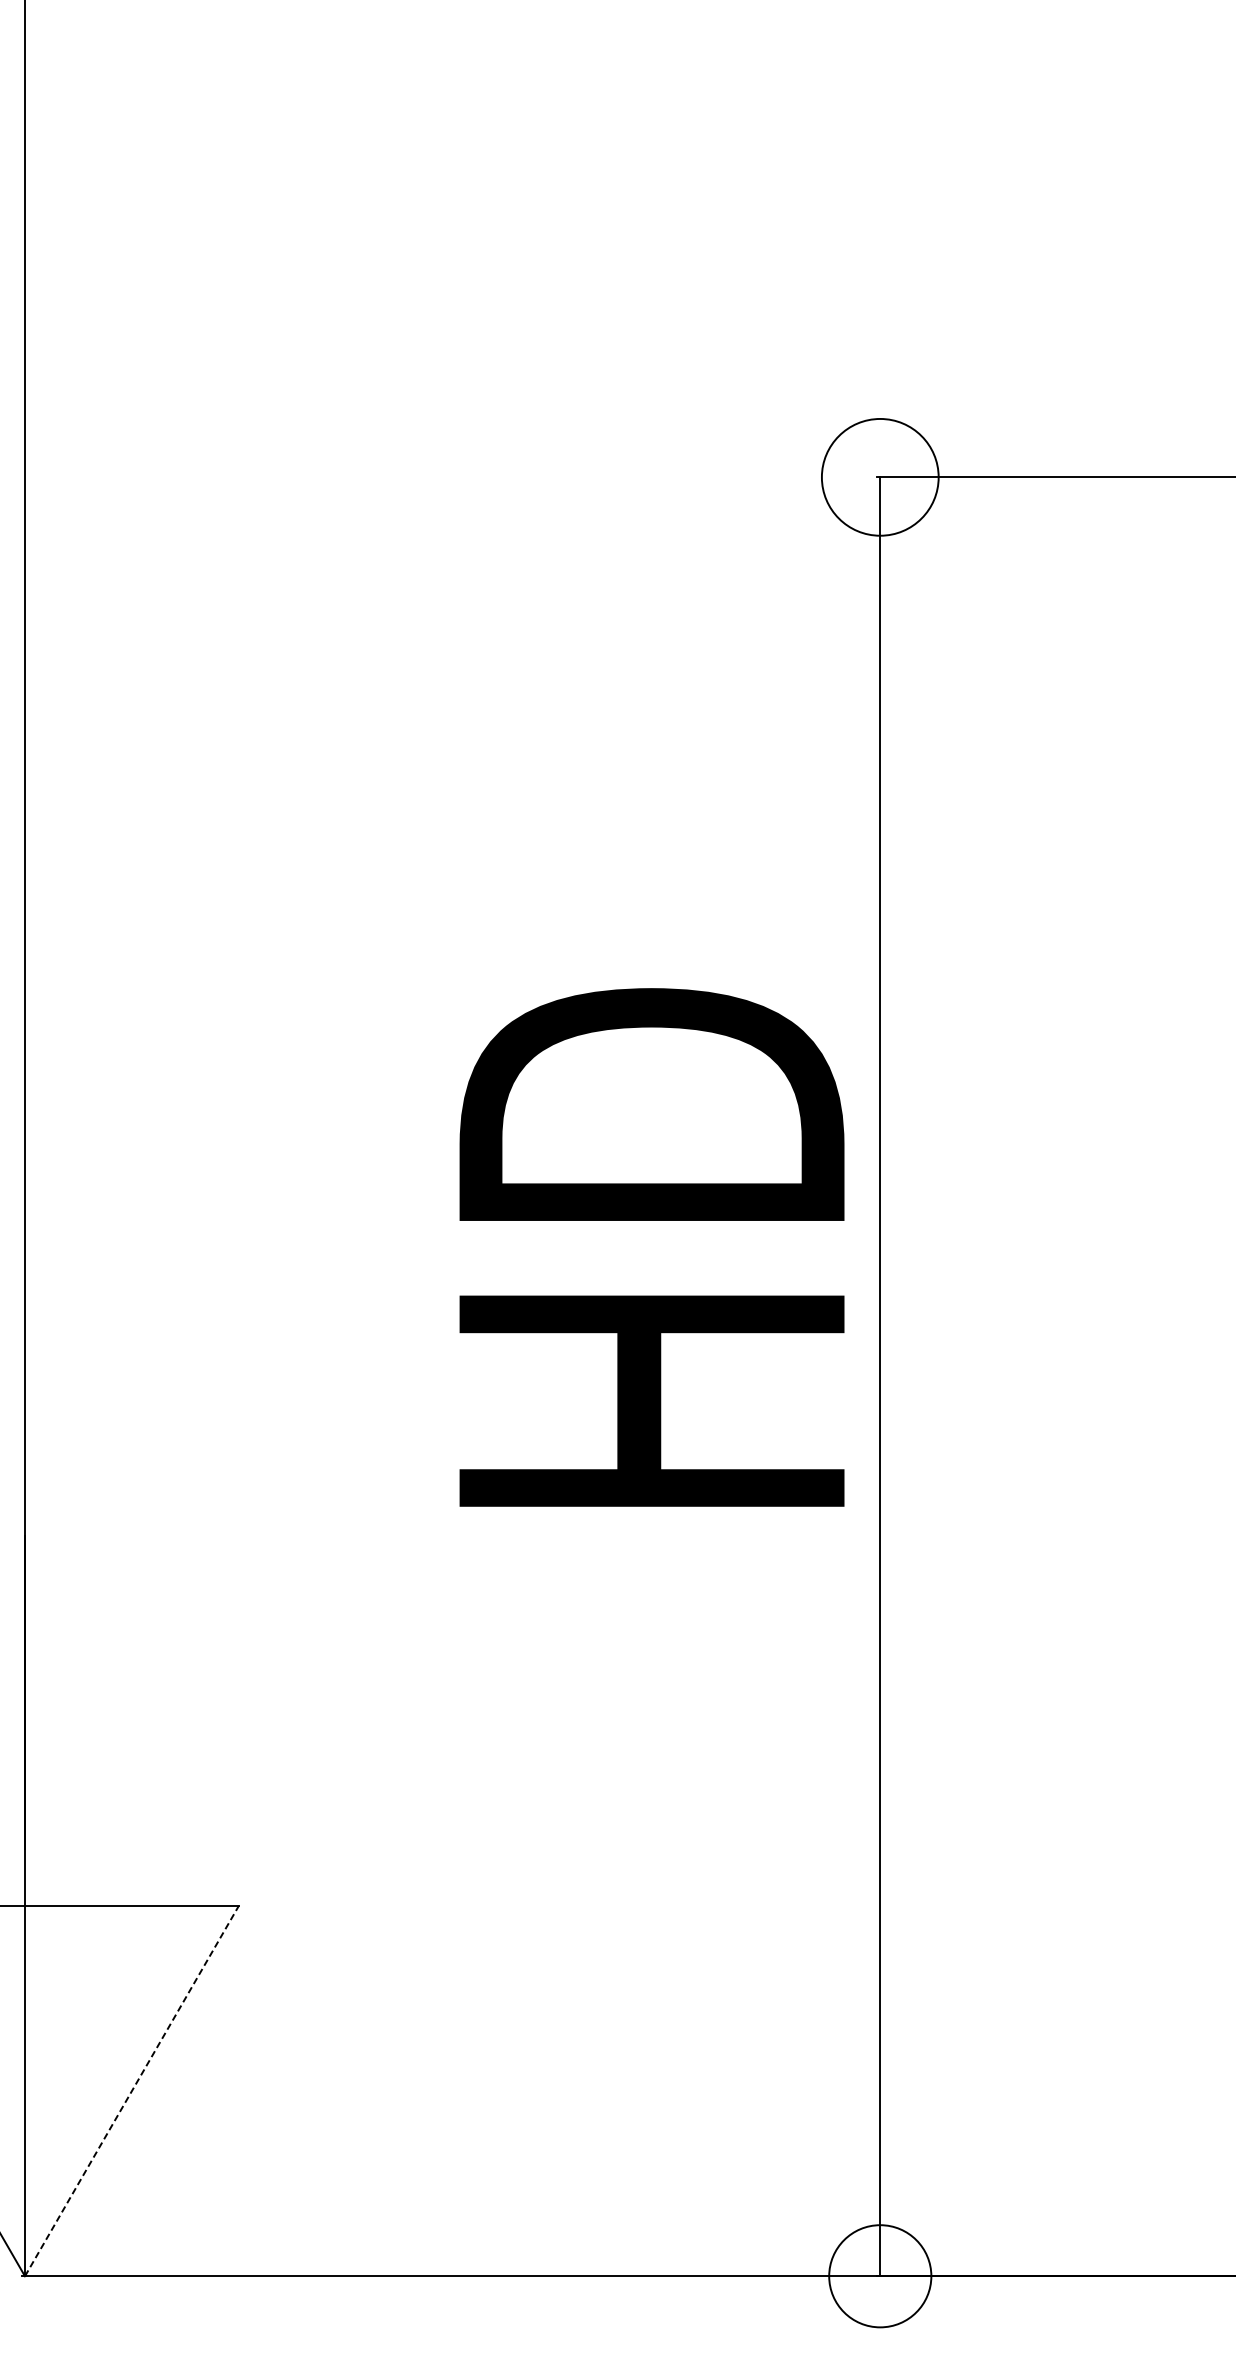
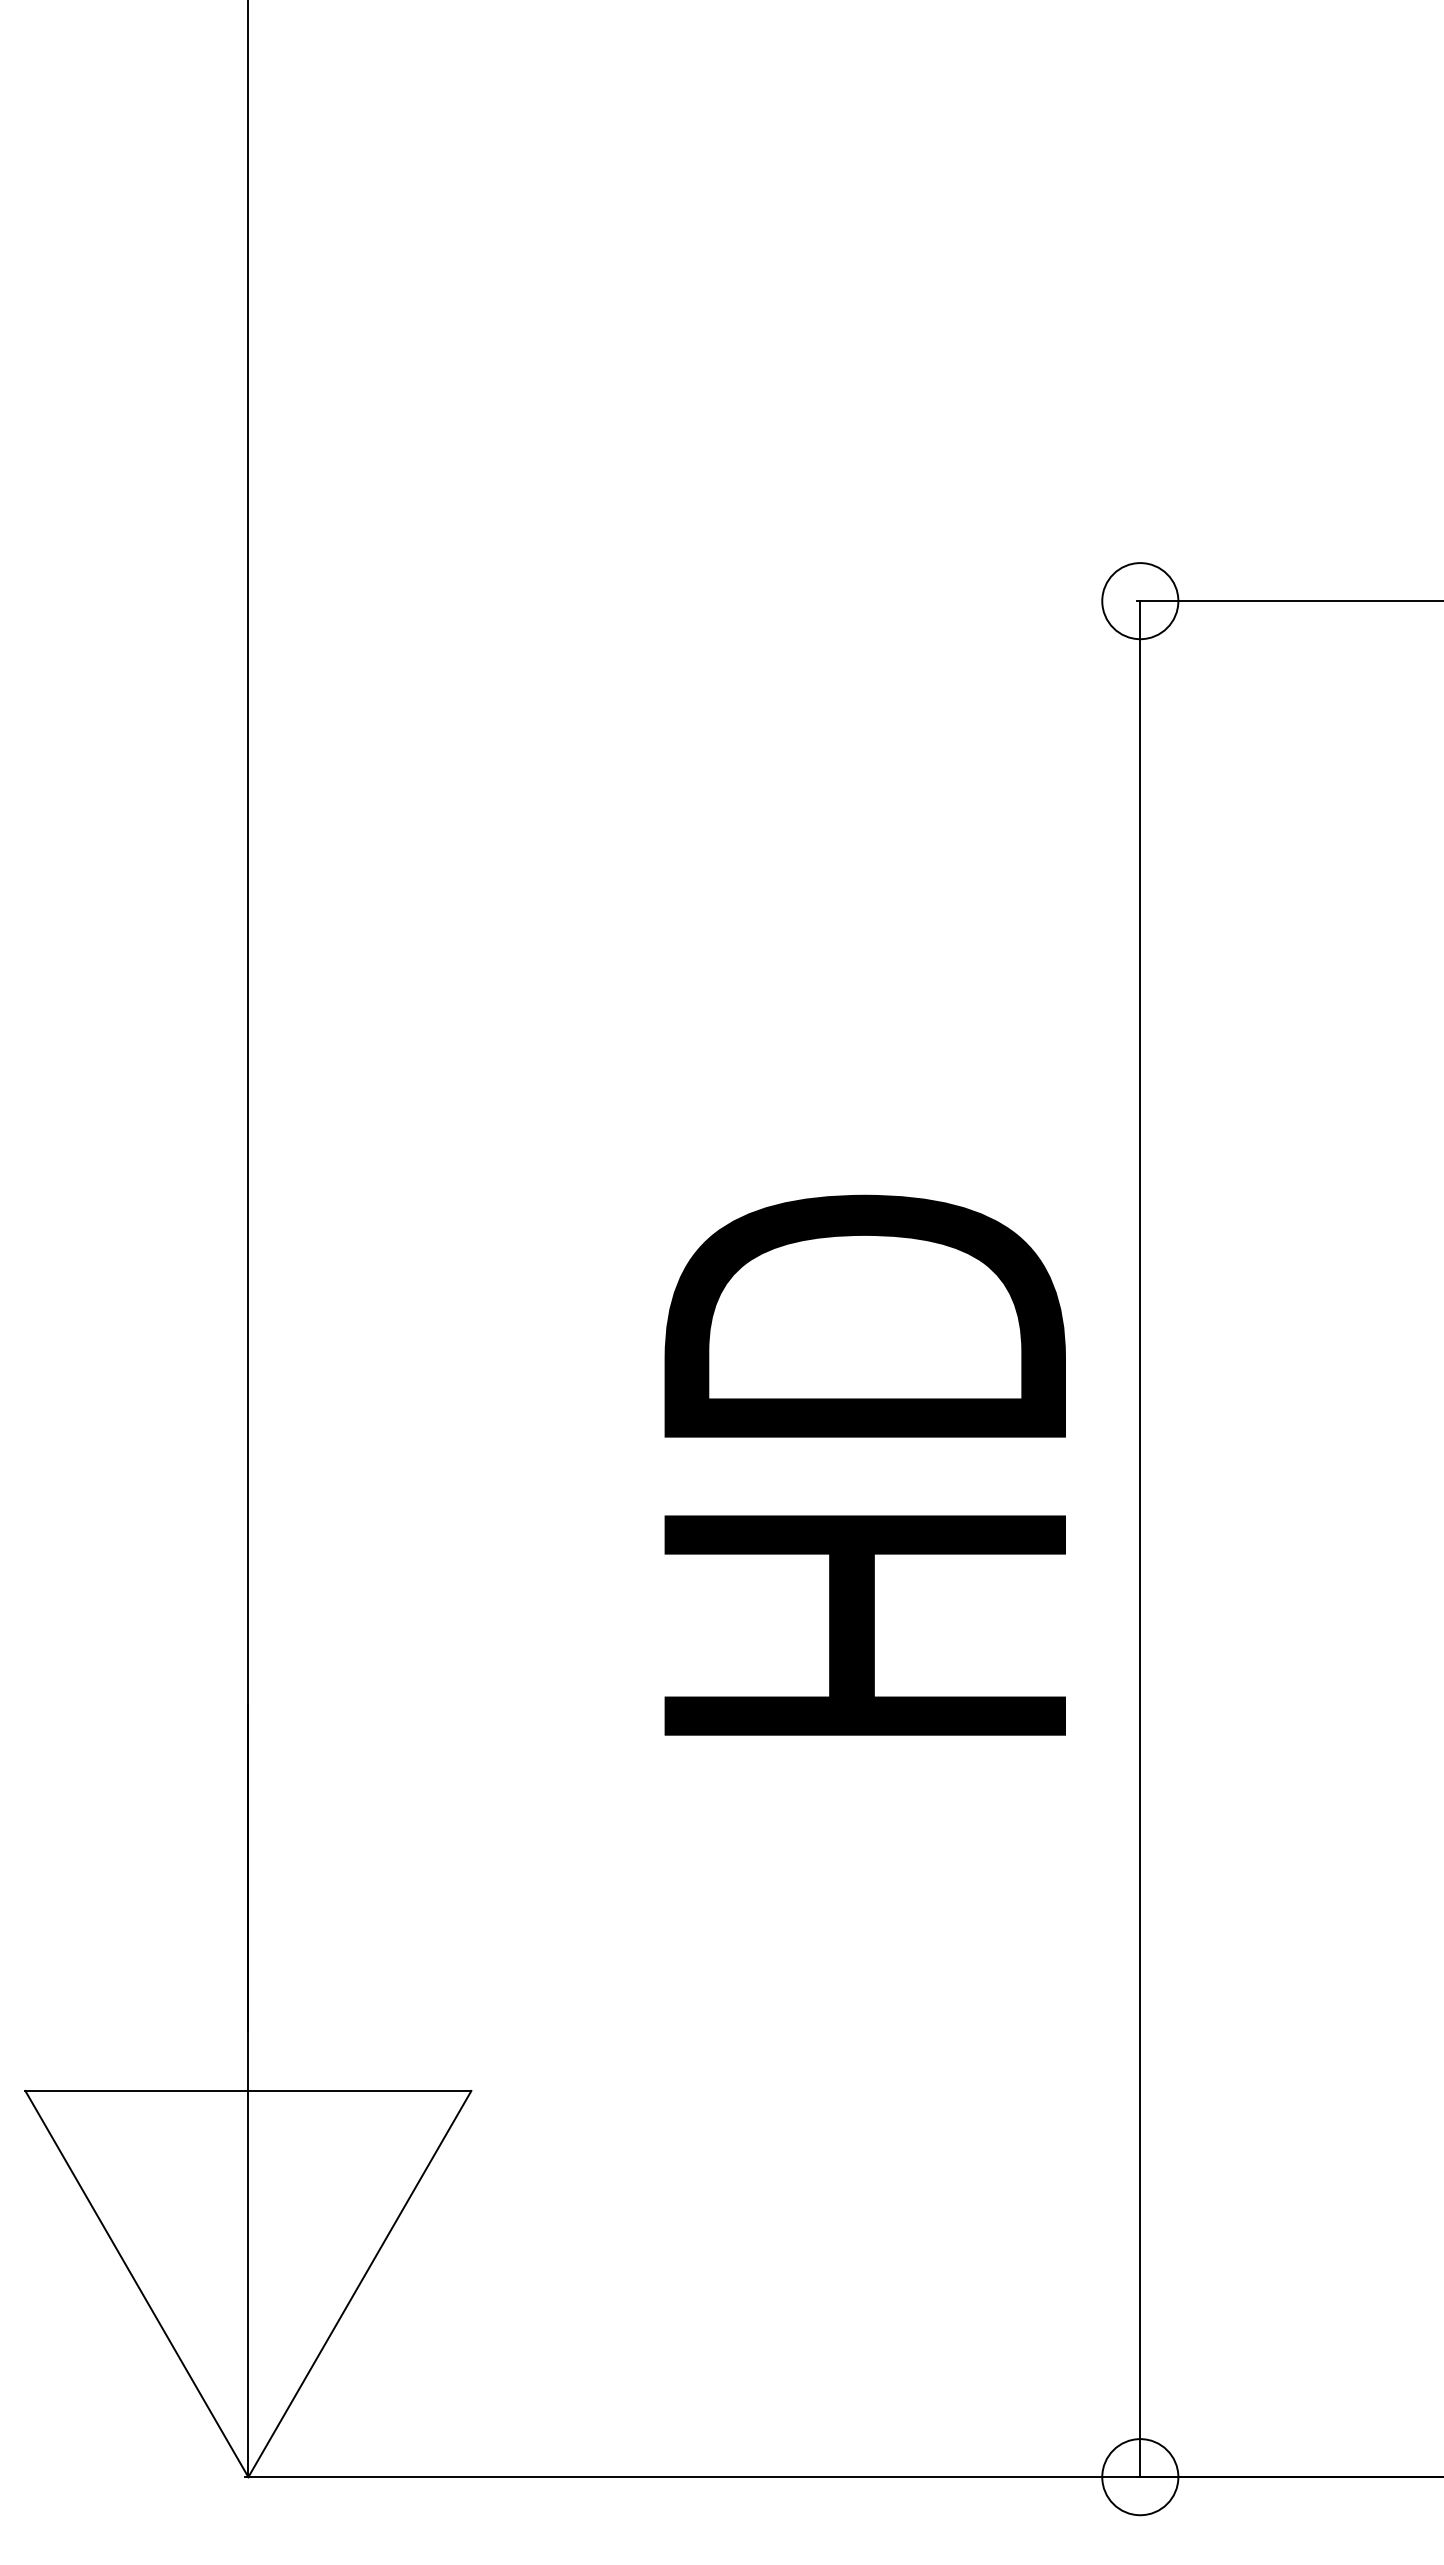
circle: (880, 477) -> (1140, 601), size x0.62
text: (651, 1246) -> (864, 1464), moved
line: (131, 2091) -> (359, 2284), dashed -> solid
circle: (880, 2276) -> (1140, 2477), size x0.71

